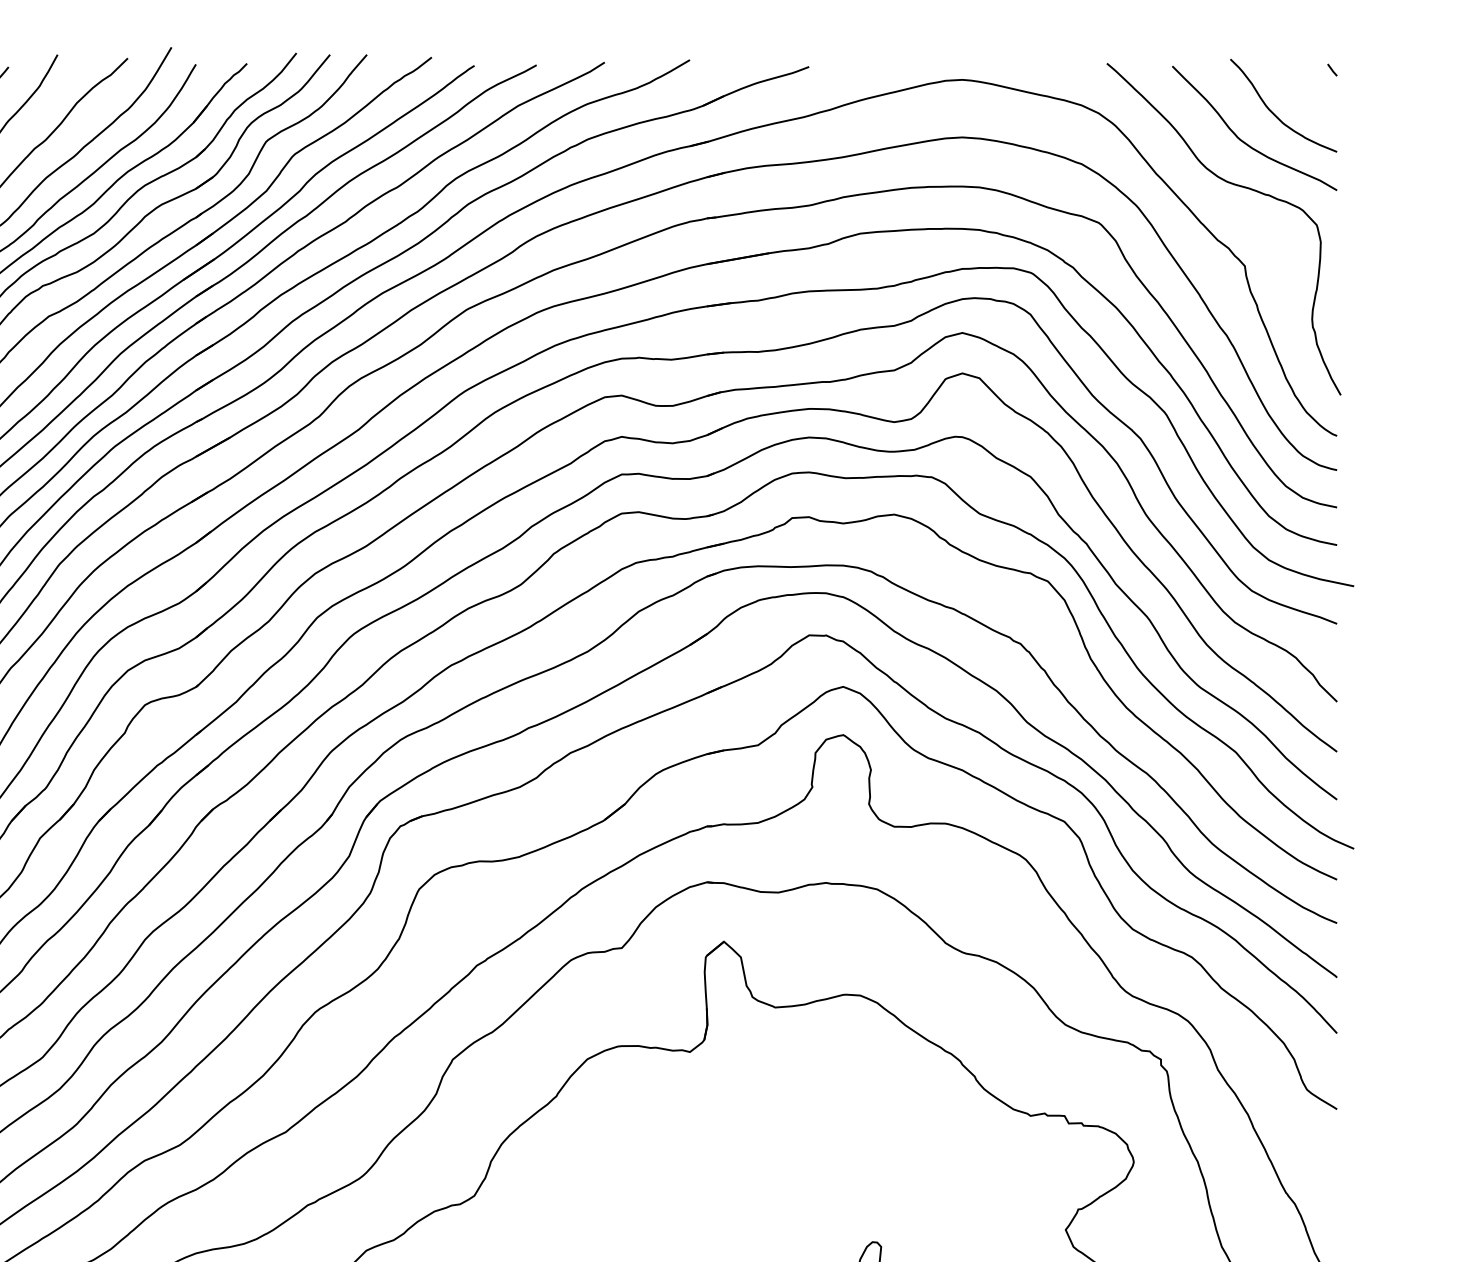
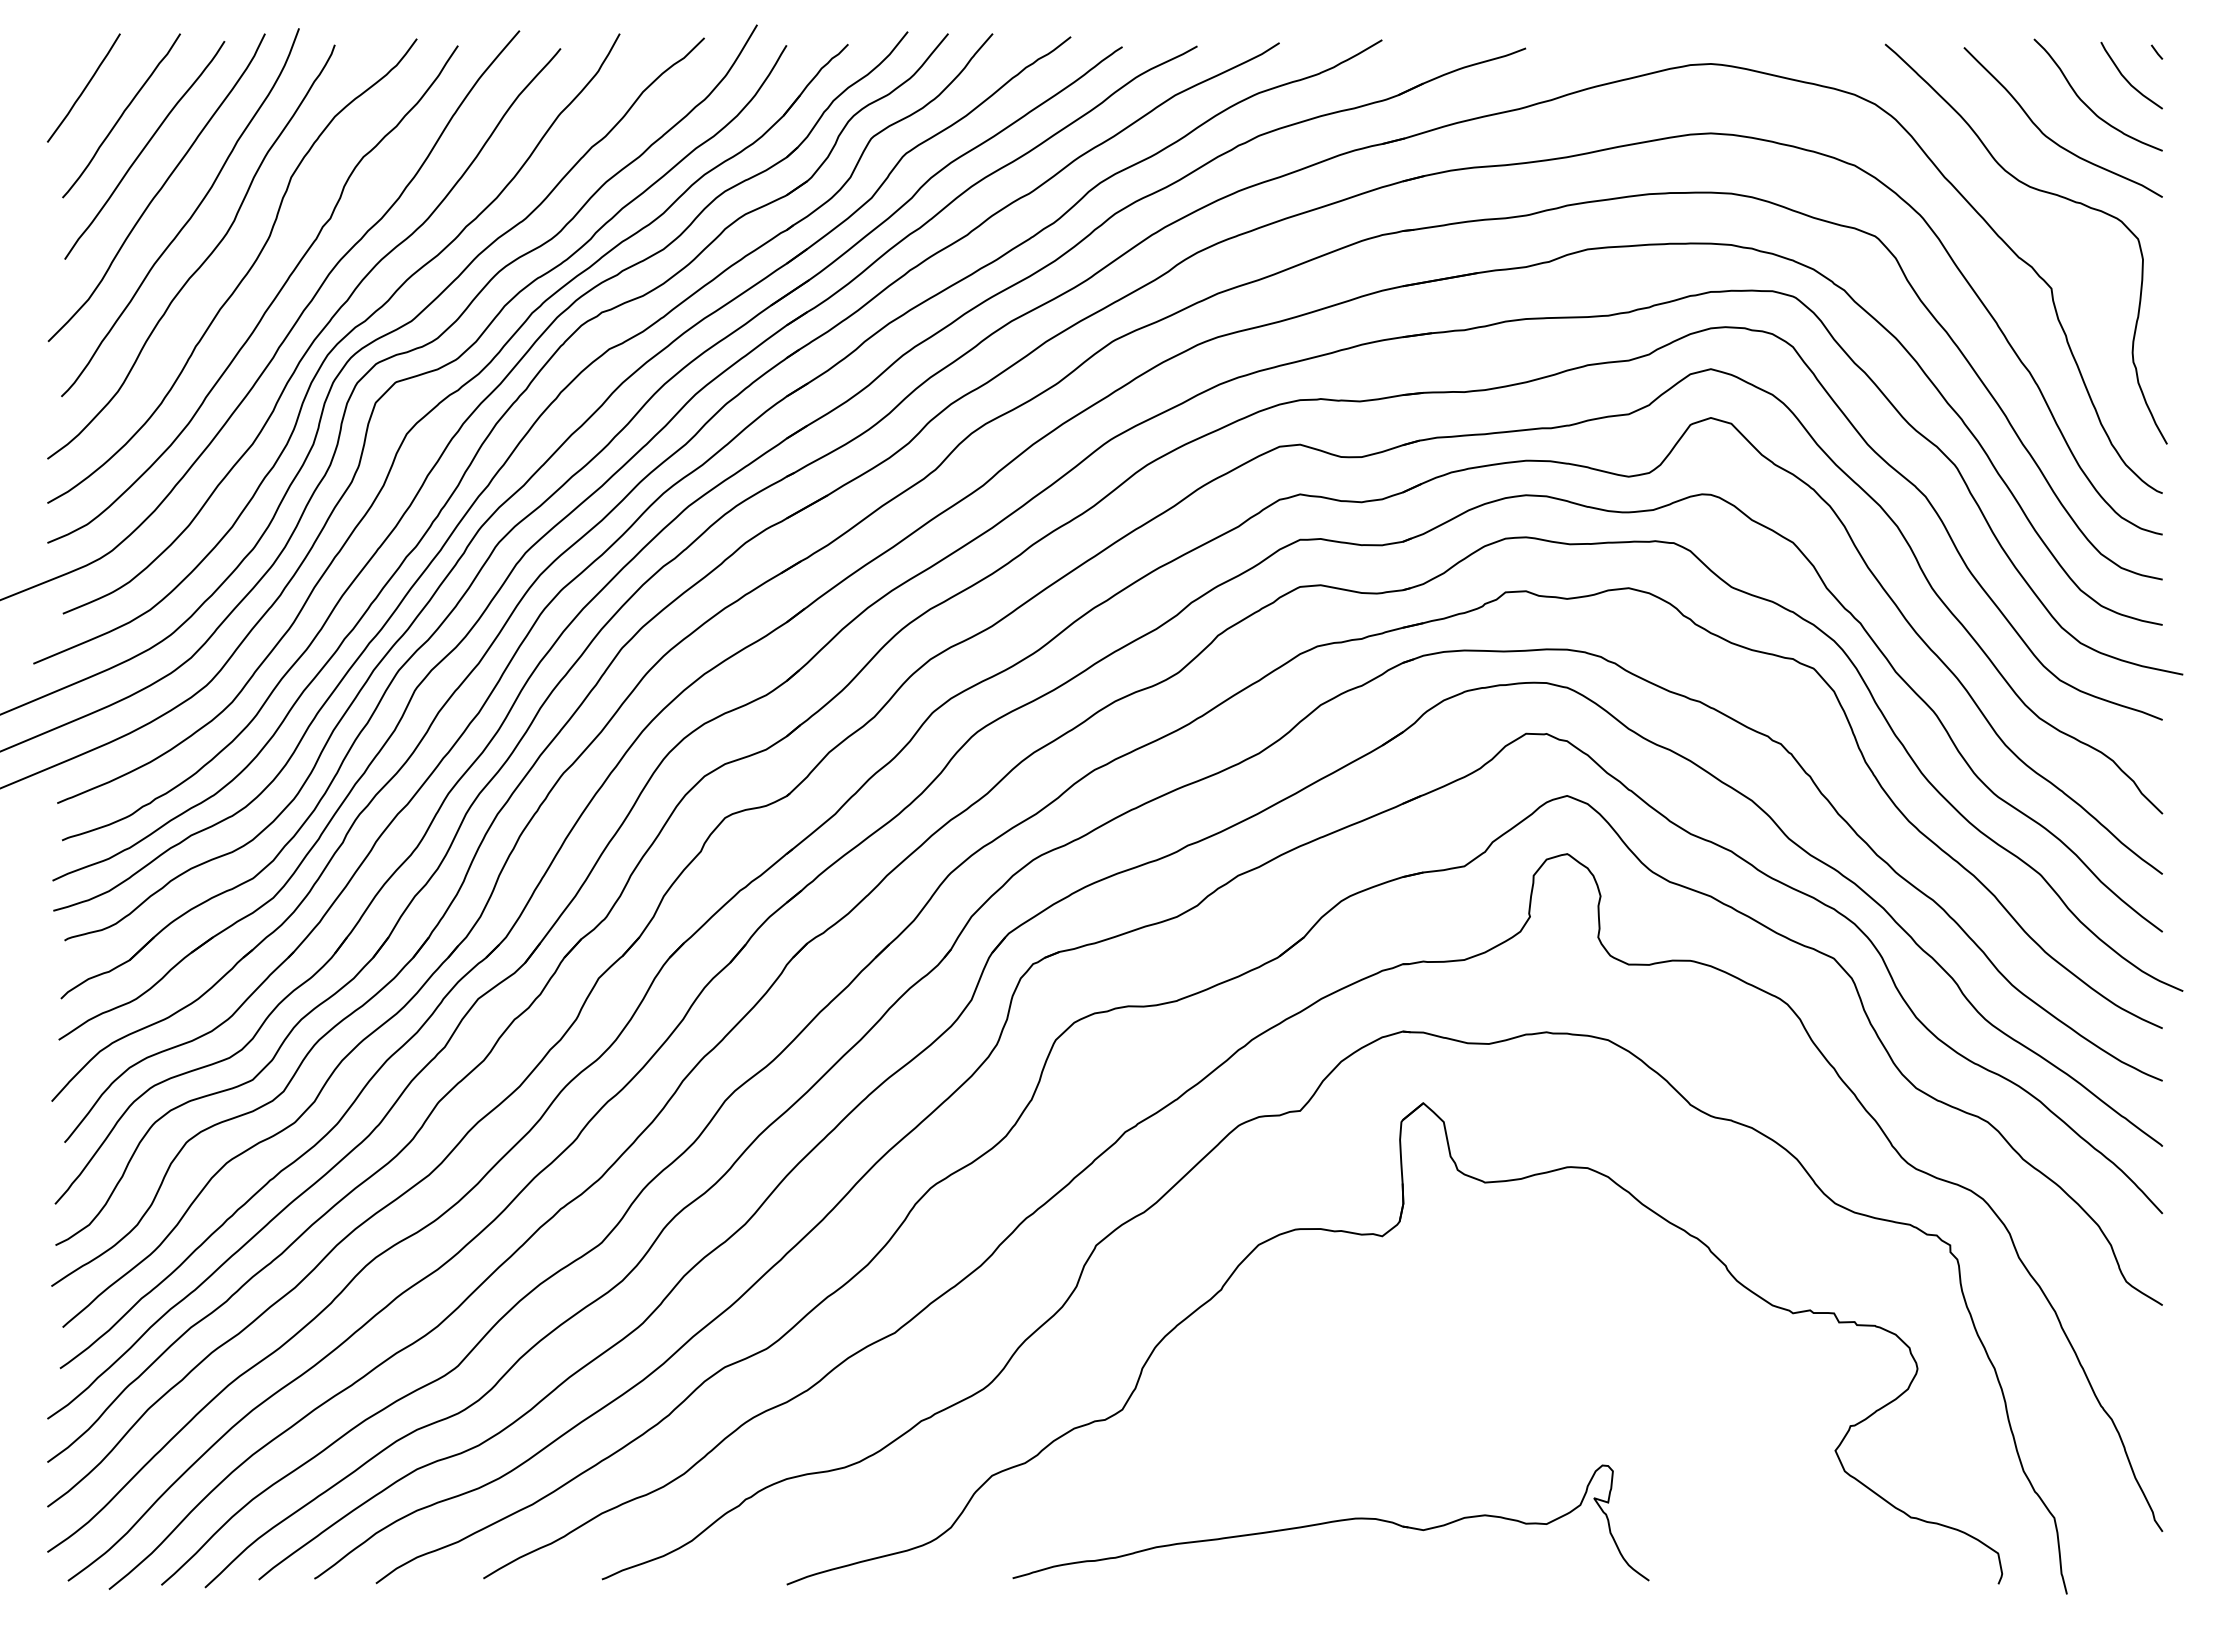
curve: (1307, 92) -> (2127, 79), added

